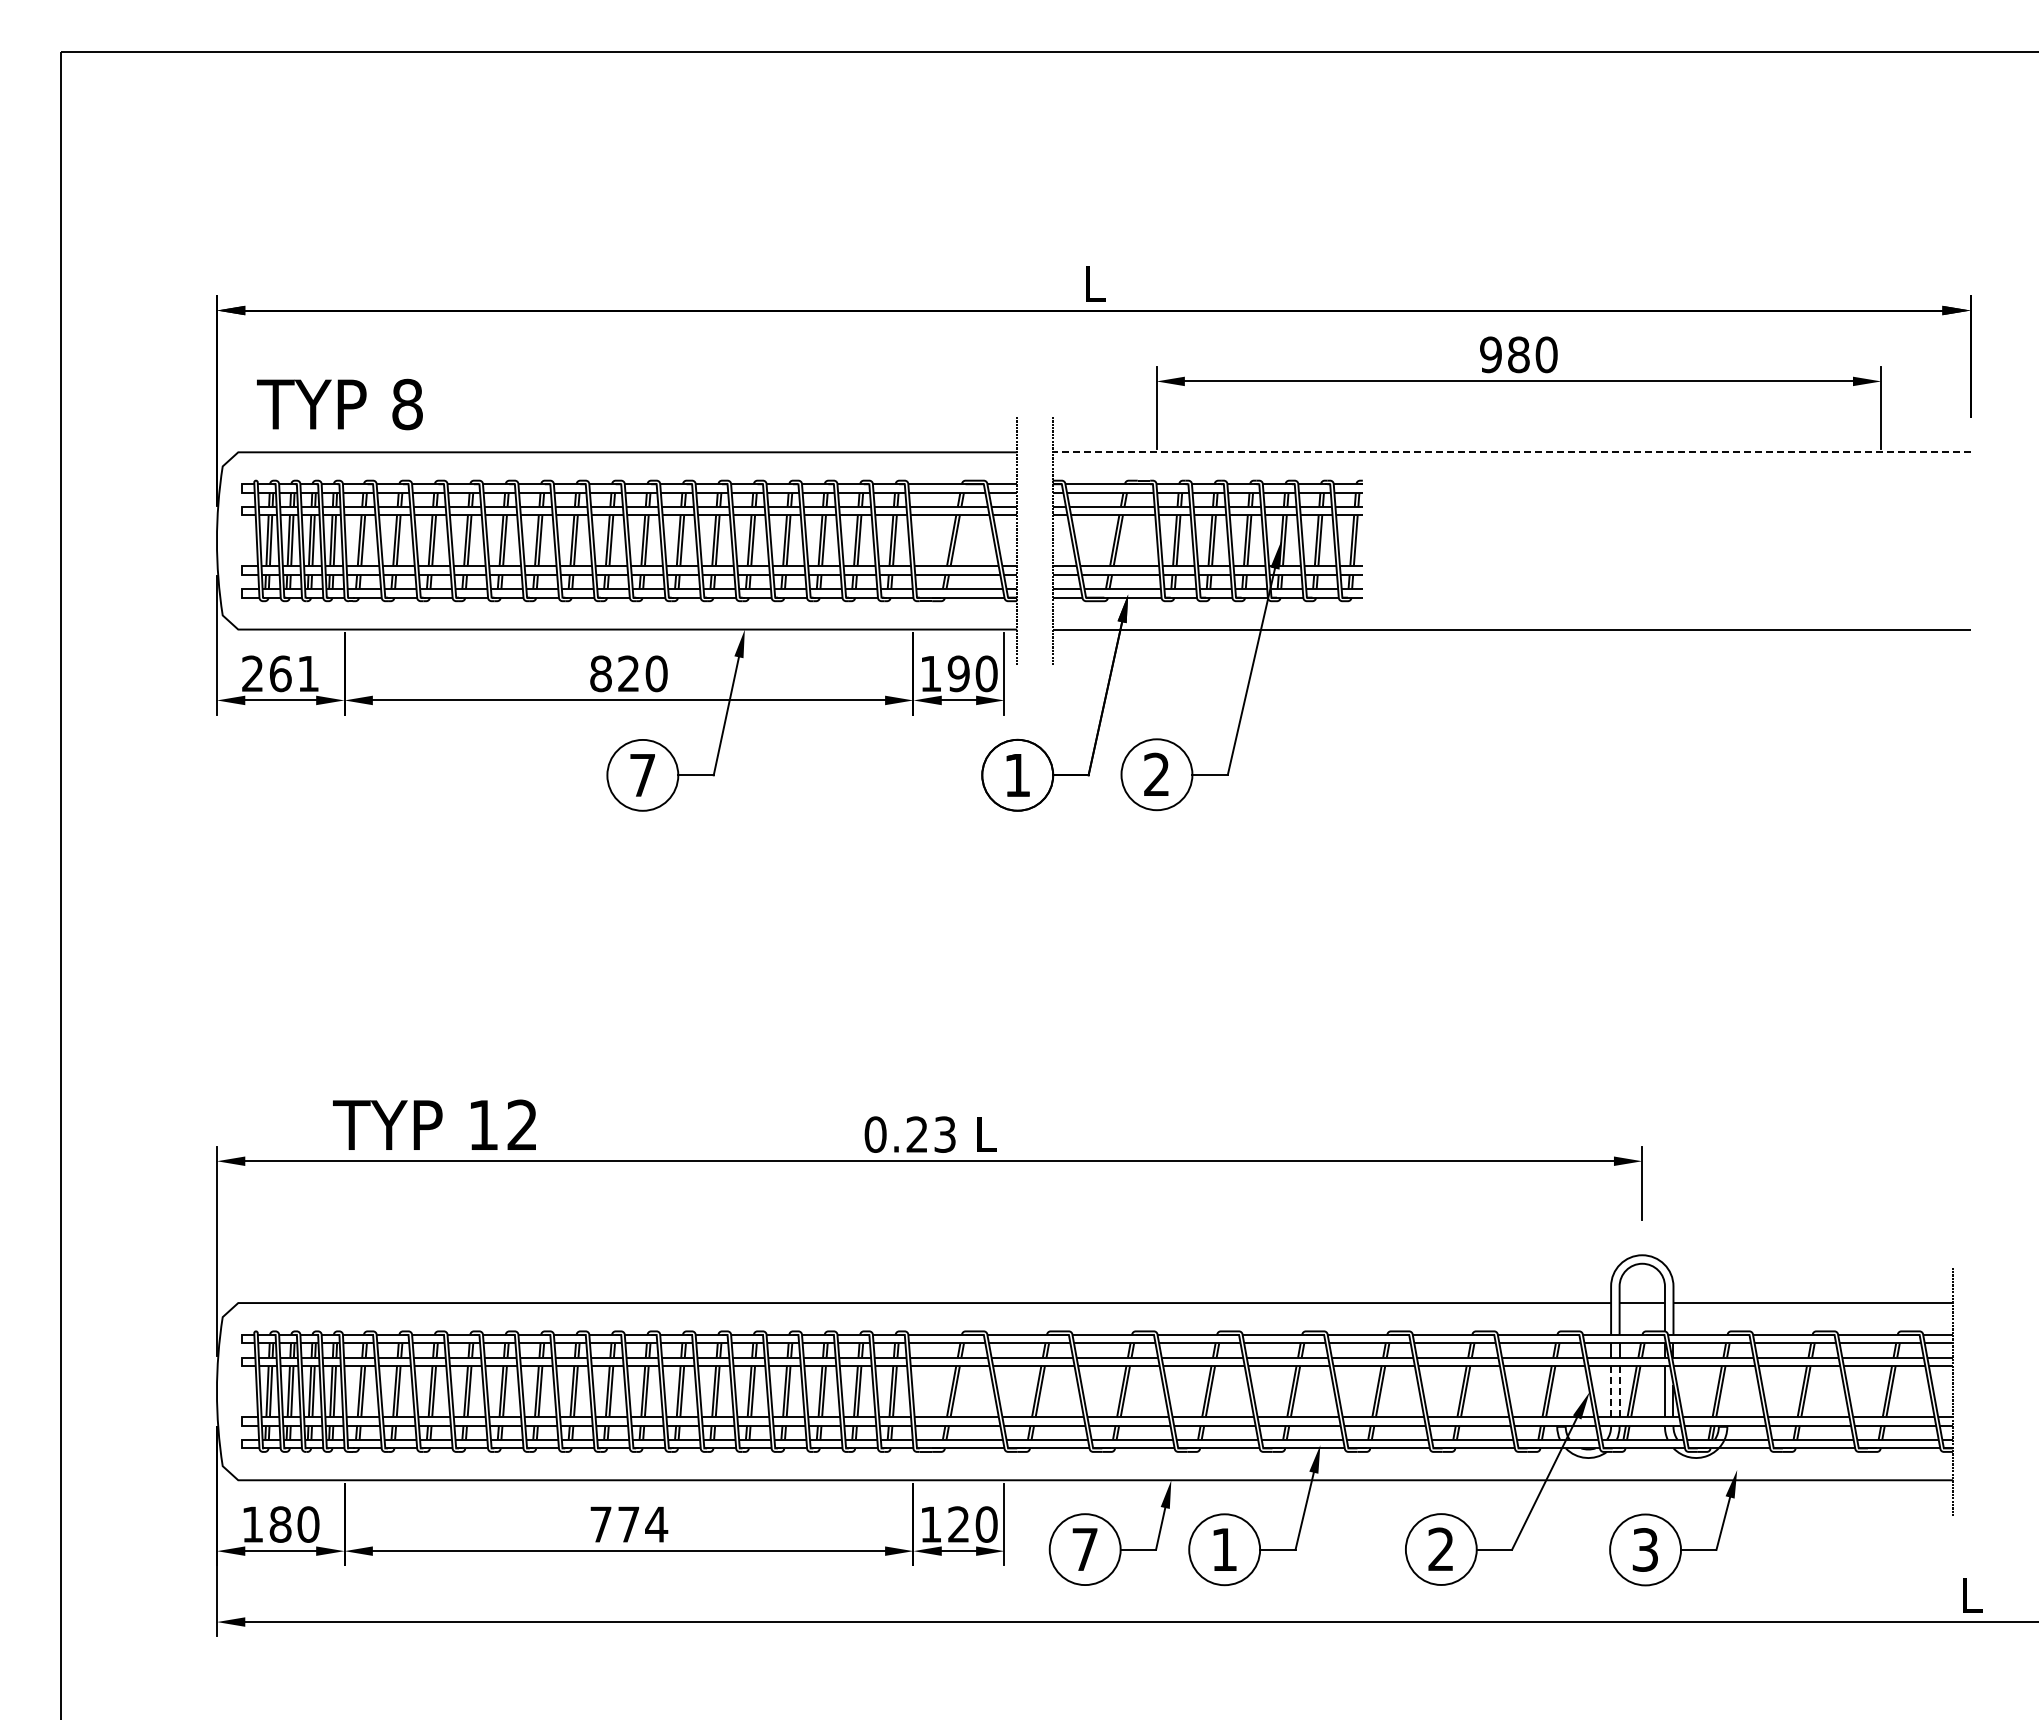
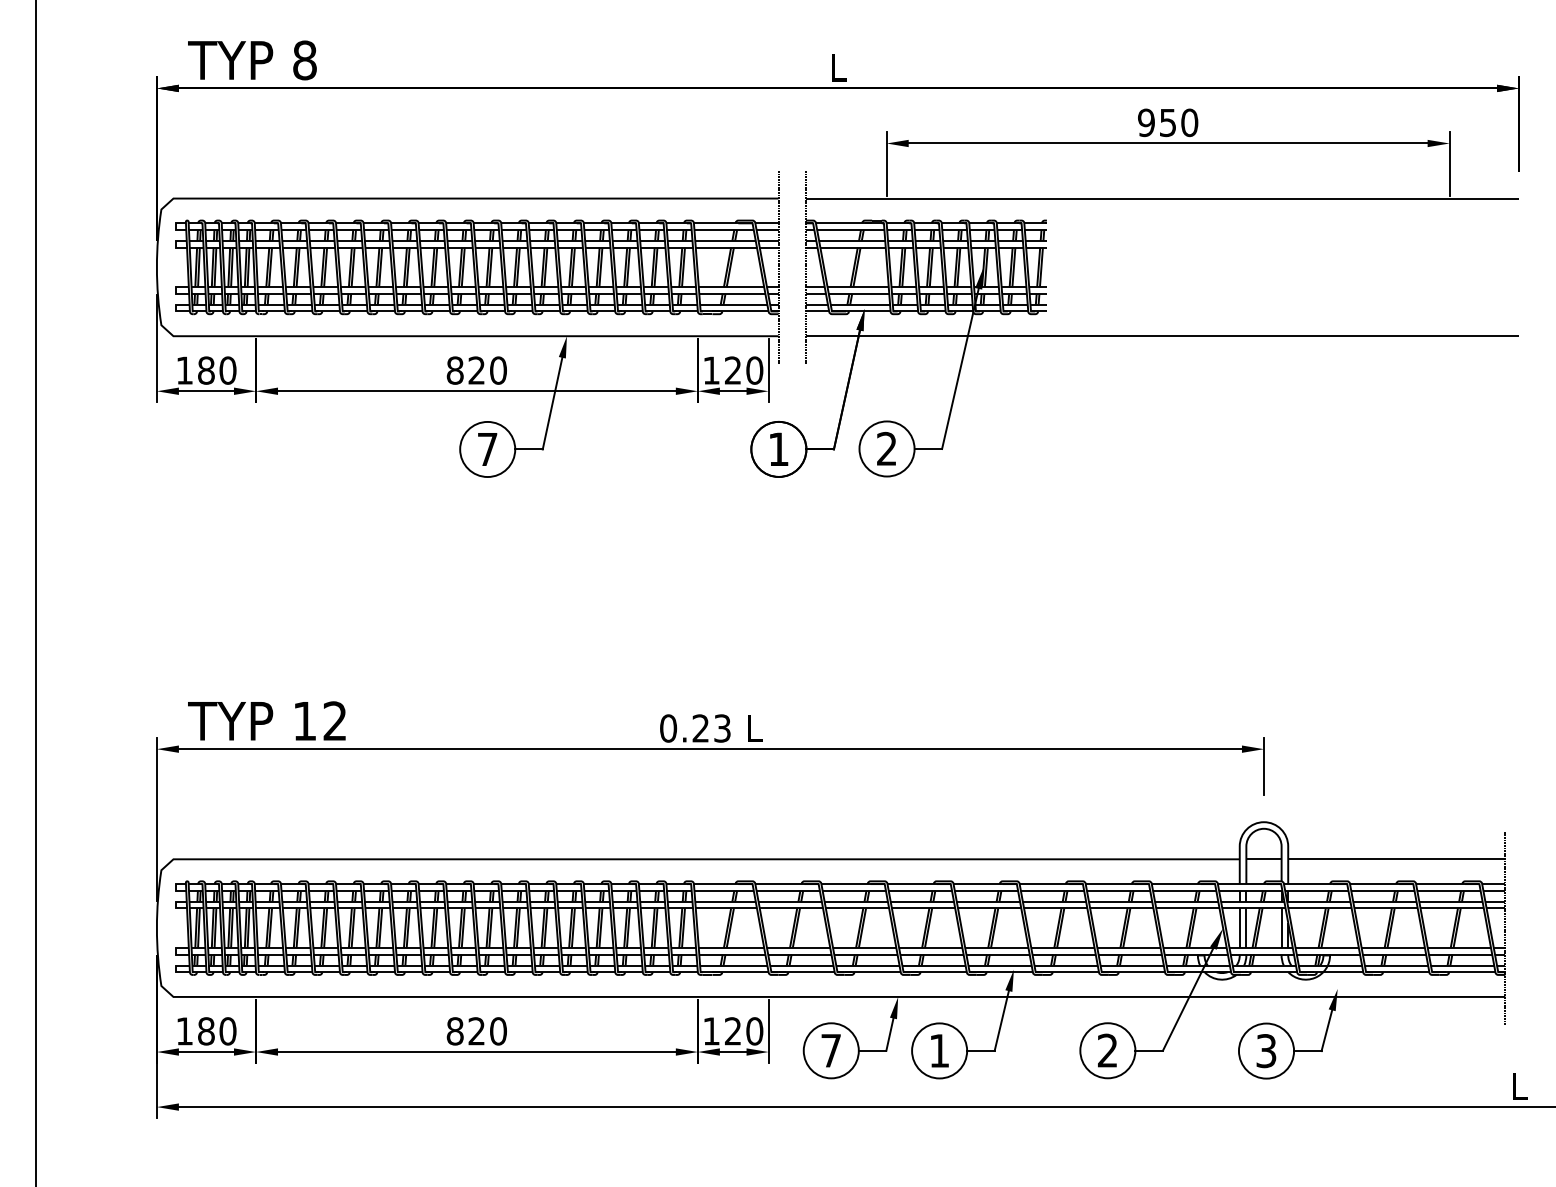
text: (1518, 354) -> (1167, 122), 980 -> 950
text: (339, 404) -> (252, 60), moved
line: (1511, 452) -> (1162, 198), dashed -> solid
text: (280, 673) -> (206, 370), 261 -> 180
text: (958, 673) -> (732, 370), 190 -> 120
text: (434, 1124) -> (266, 720), moved
line: (1611, 1391) -> (1240, 928), dashed -> solid
line: (1619, 1391) -> (1246, 928), dashed -> solid
text: (629, 1524) -> (477, 1031), 774 -> 820

